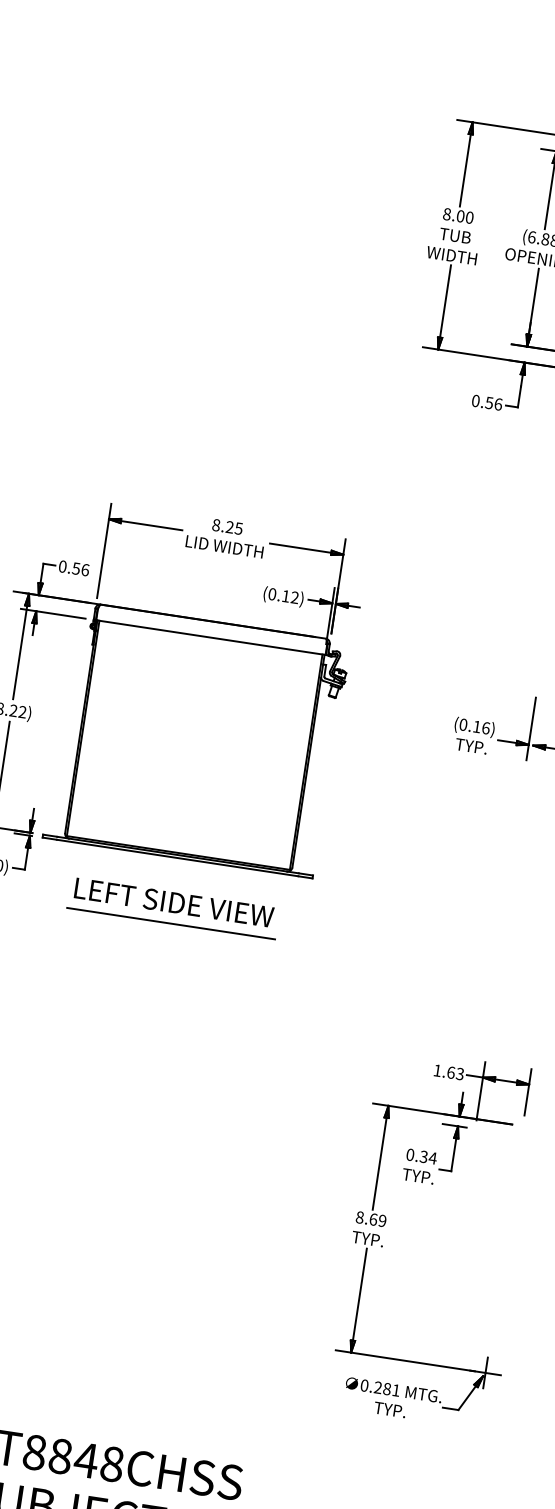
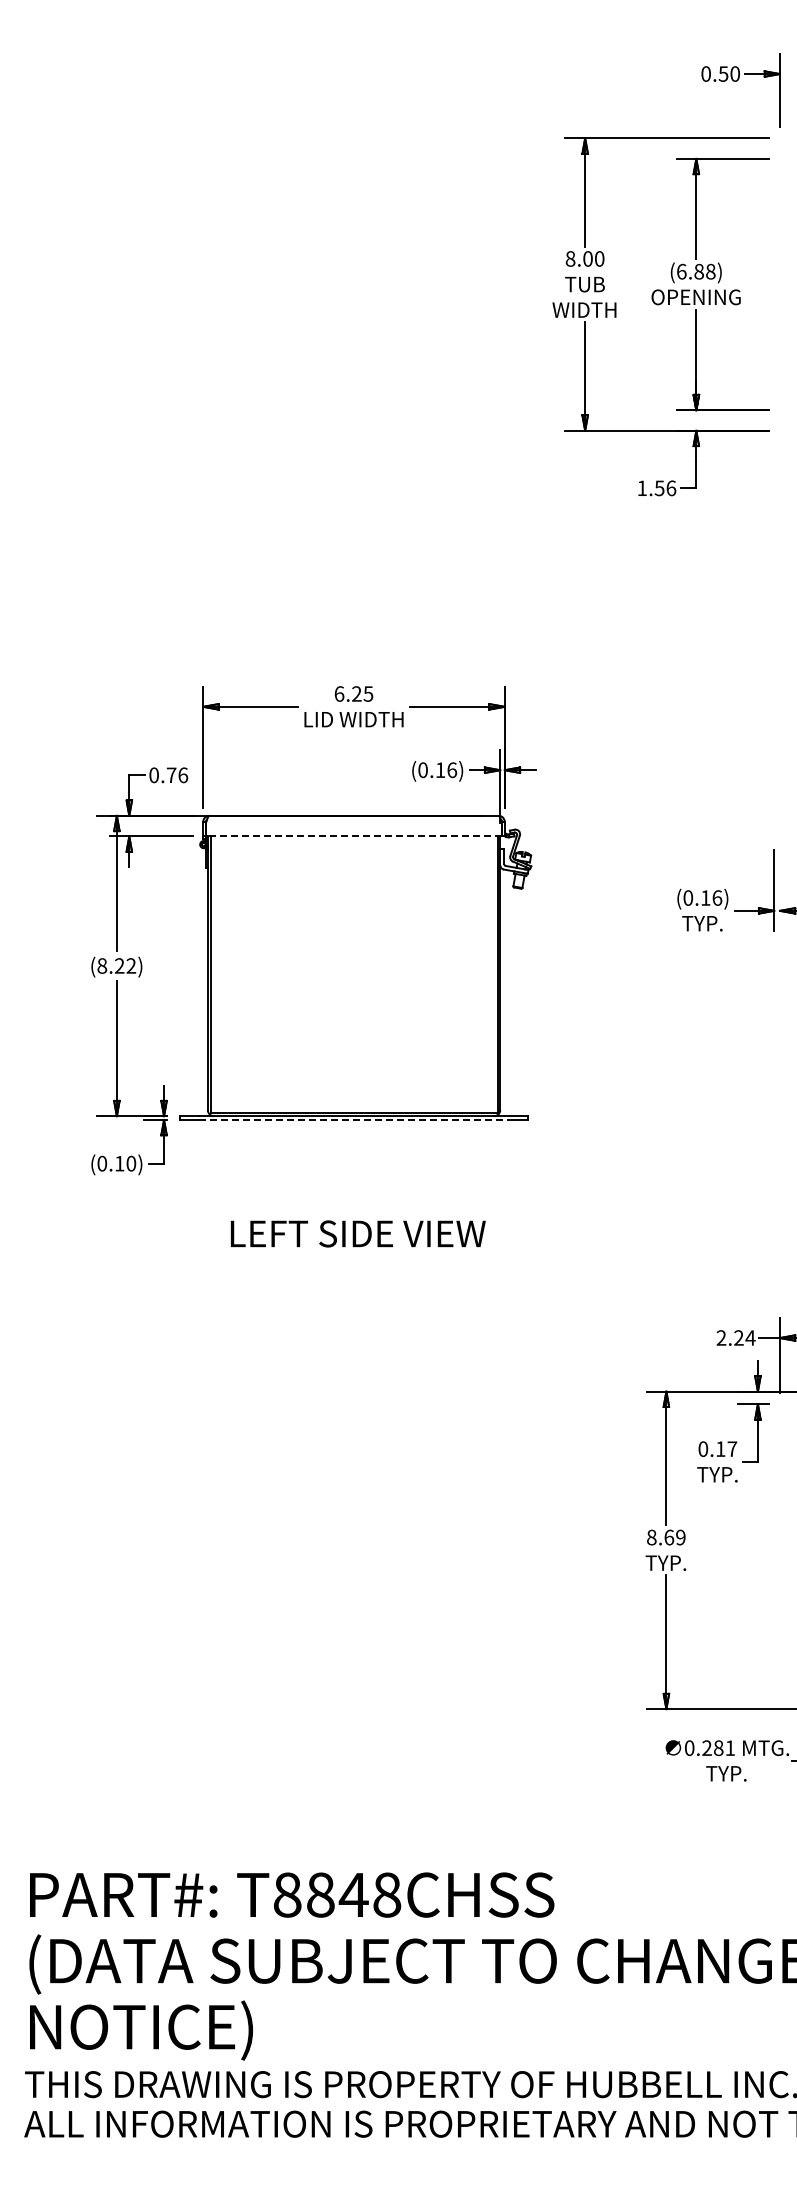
text: (476, 401) -> (642, 488), 0.56 -> 1.56
text: (216, 524) -> (339, 693), 8.25 -> 6.25
text: (76, 568) -> (171, 775), 0.56 -> 0.76
text: (295, 597) -> (452, 770), (0.12) -> (0.16)
line: (211, 637) -> (354, 836), solid -> dashed
line: (177, 858) -> (354, 1120), solid -> dashed
text: (174, 902) -> (358, 1233), moved
line: (171, 923) -> (358, 1203), removed
text: (448, 1071) -> (735, 1337), 1.63 -> 2.24
text: (428, 1157) -> (726, 1448), 0.34 -> 0.17

